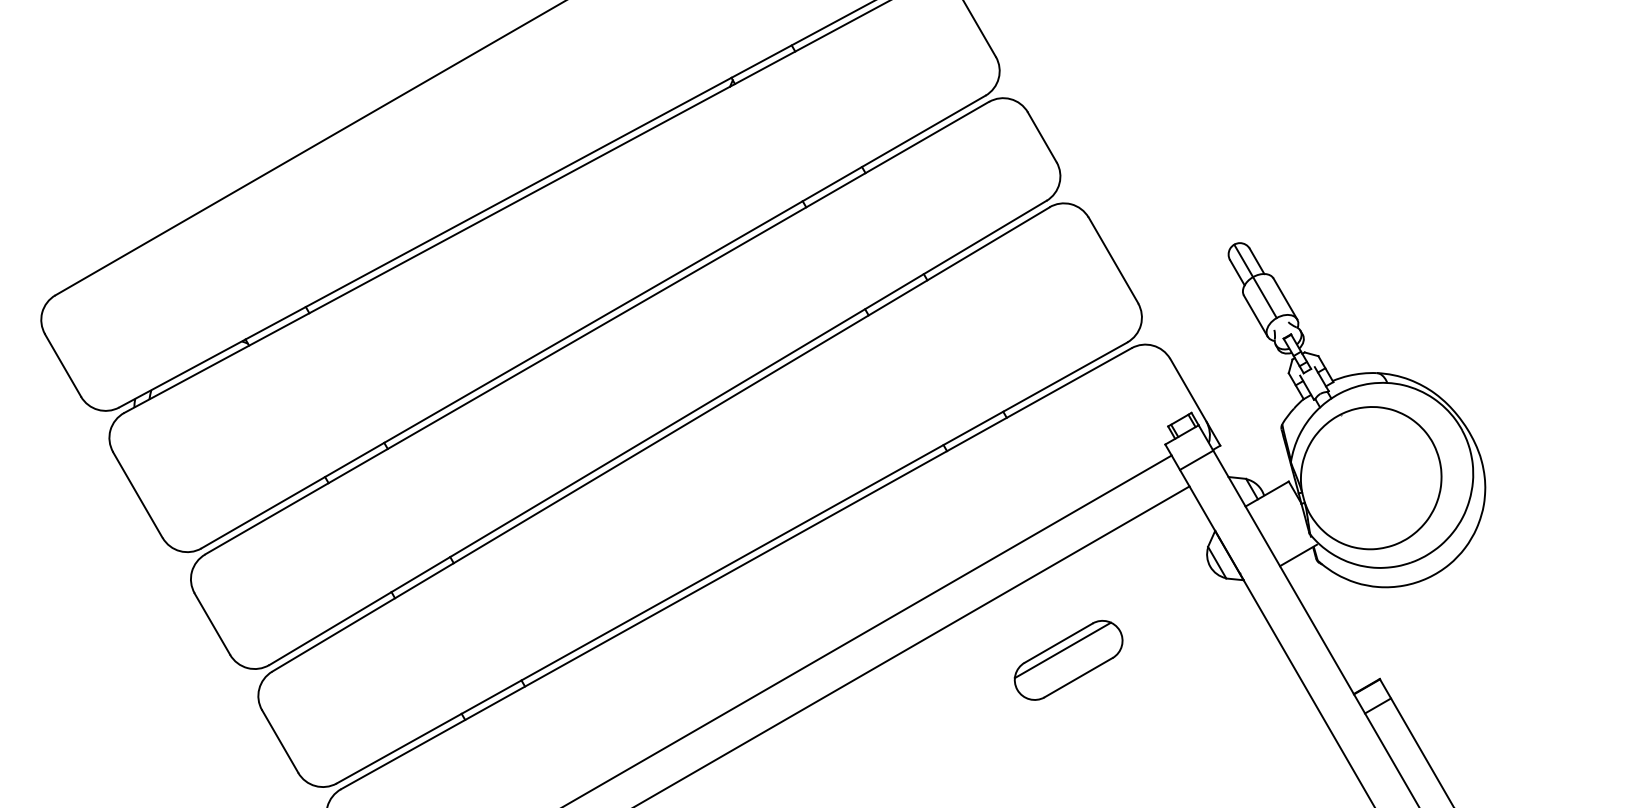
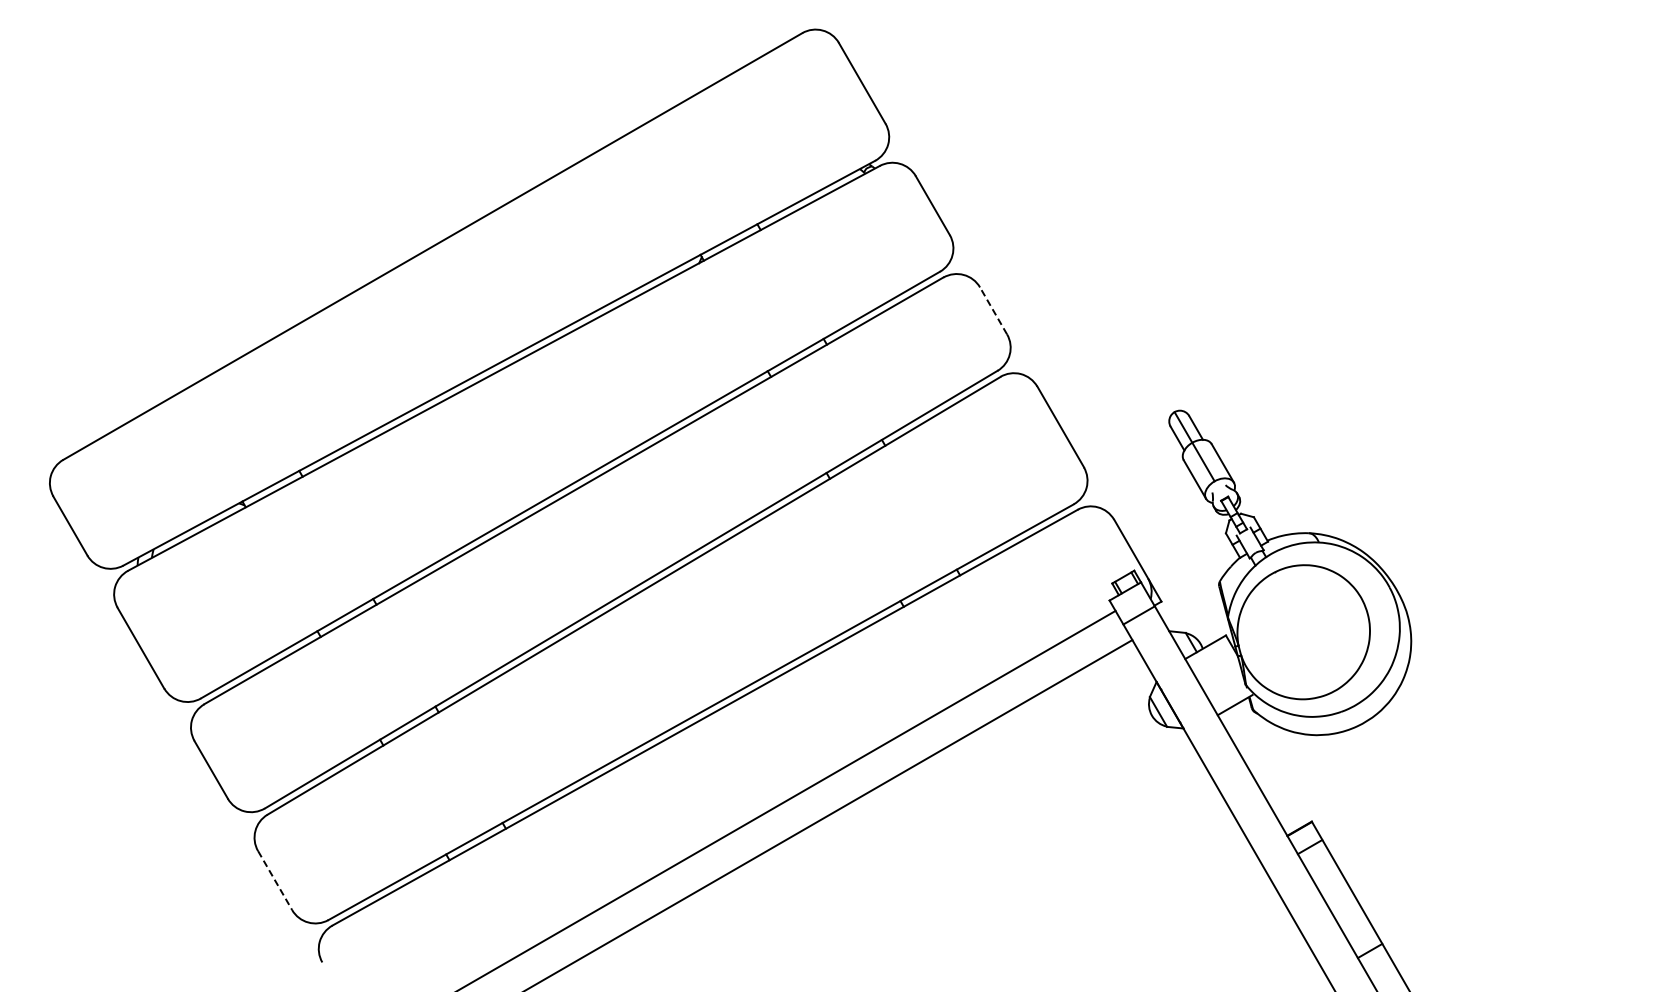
line: (1042, 136) -> (993, 310), solid -> dashed
part: (1068, 659) -> (1018, 803), removed
line: (280, 741) -> (275, 880), solid -> dashed

